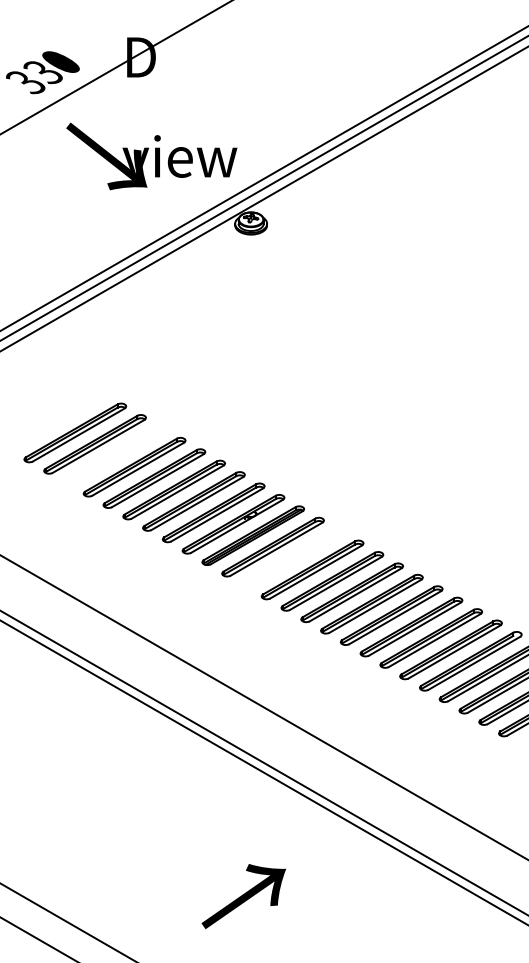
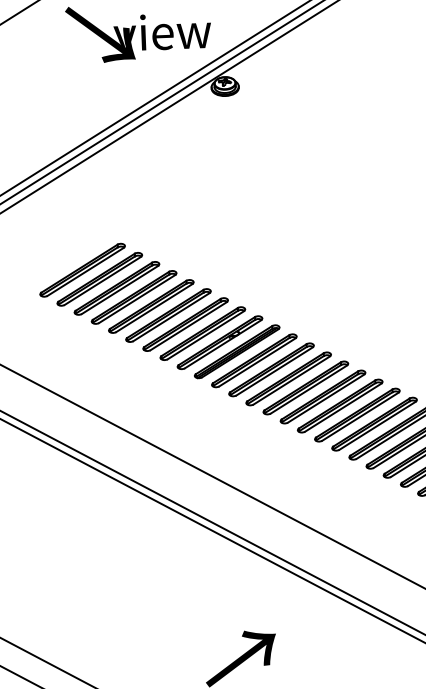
part: (114, 455) -> (116, 288), added
part: (292, 558) -> (271, 369), added

